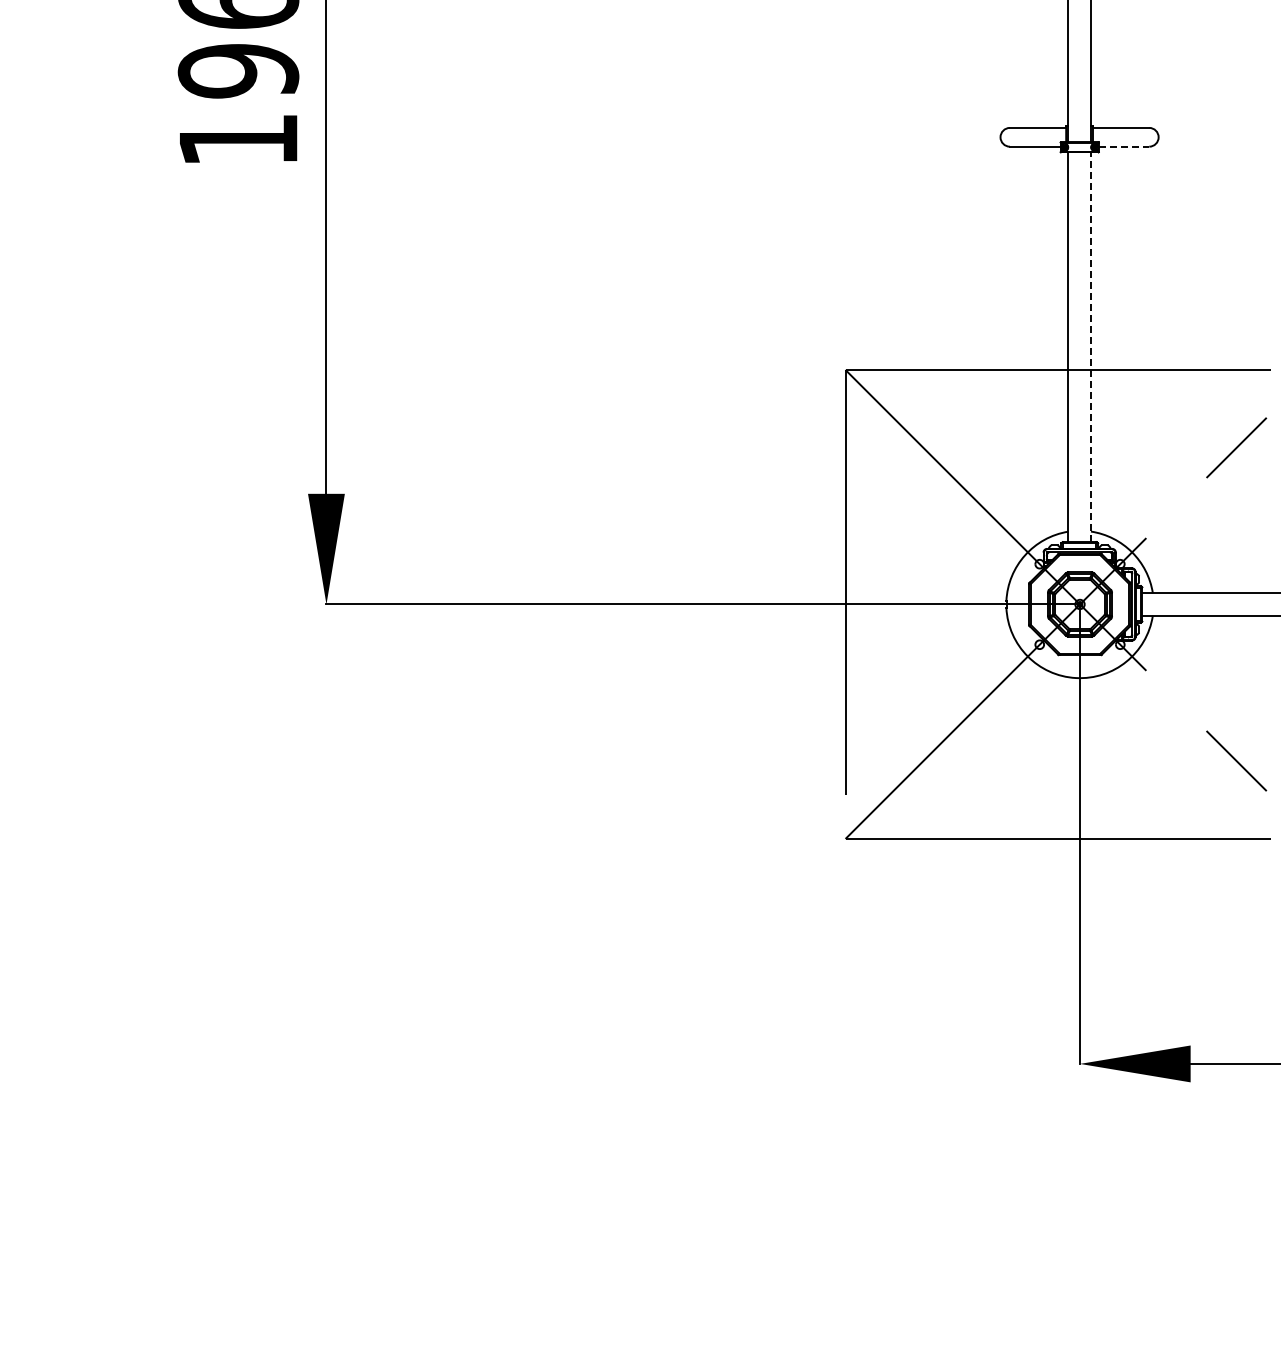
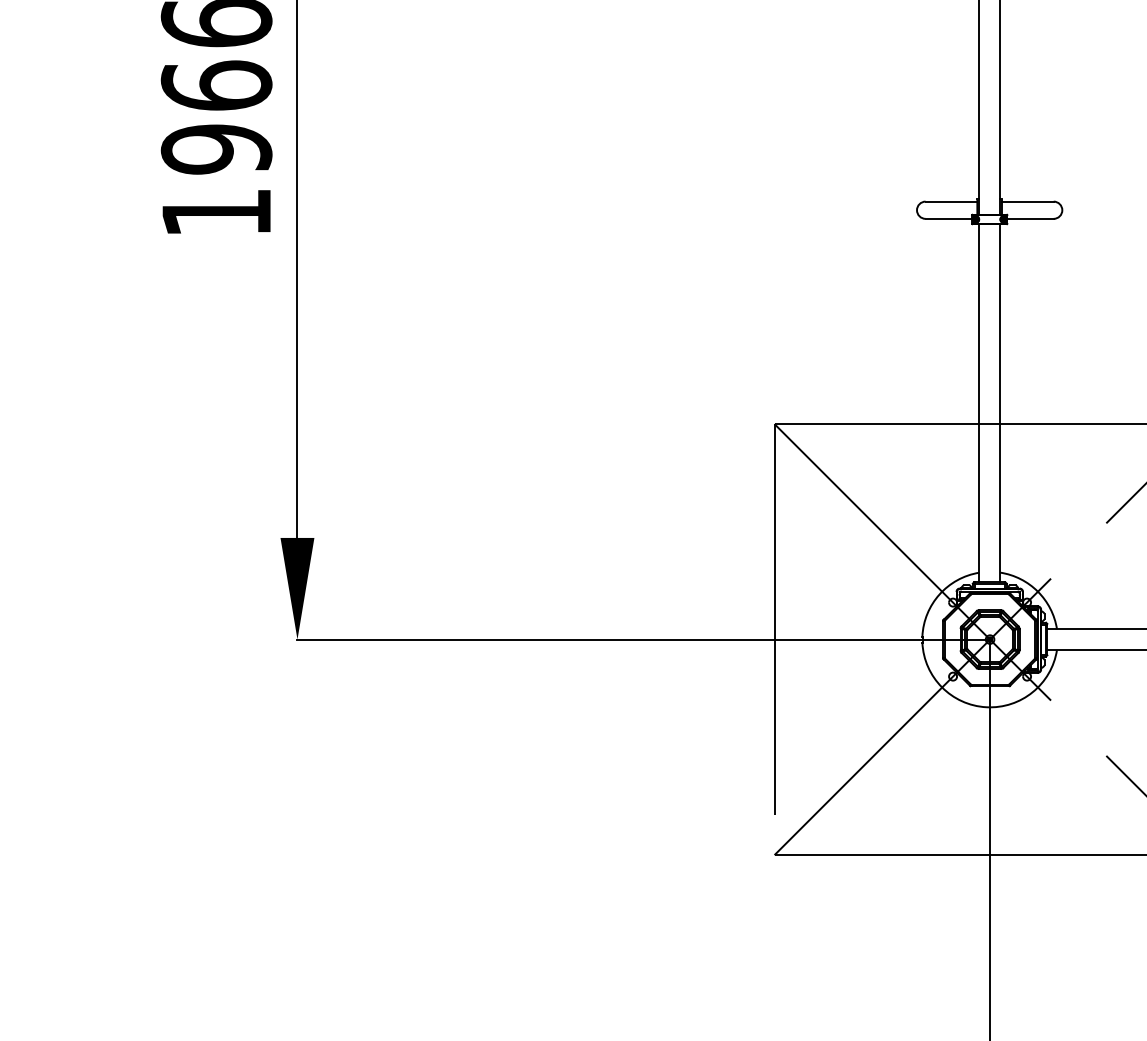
line: (1124, 146) -> (1030, 218), dashed -> solid
line: (1090, 347) -> (999, 403), dashed -> solid

